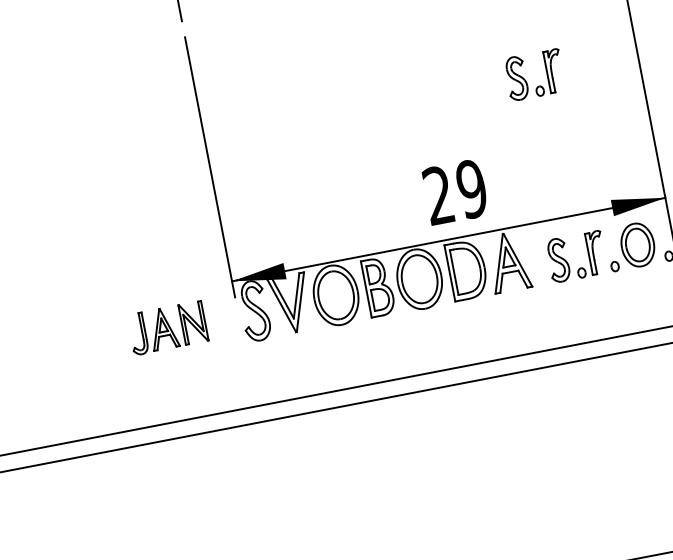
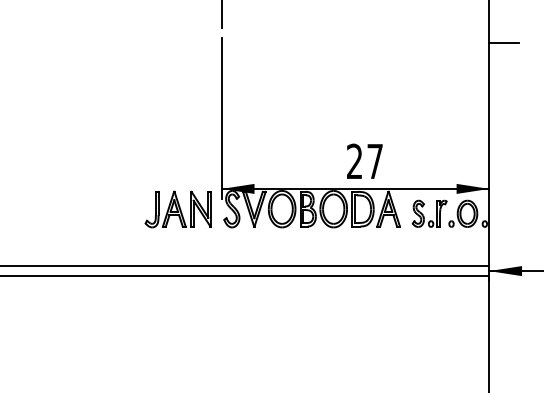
part: (534, 74) -> (425, 100), removed
text: (472, 188) -> (375, 161), 29 -> 27
part: (166, 328) -> (177, 209), size x1.43

